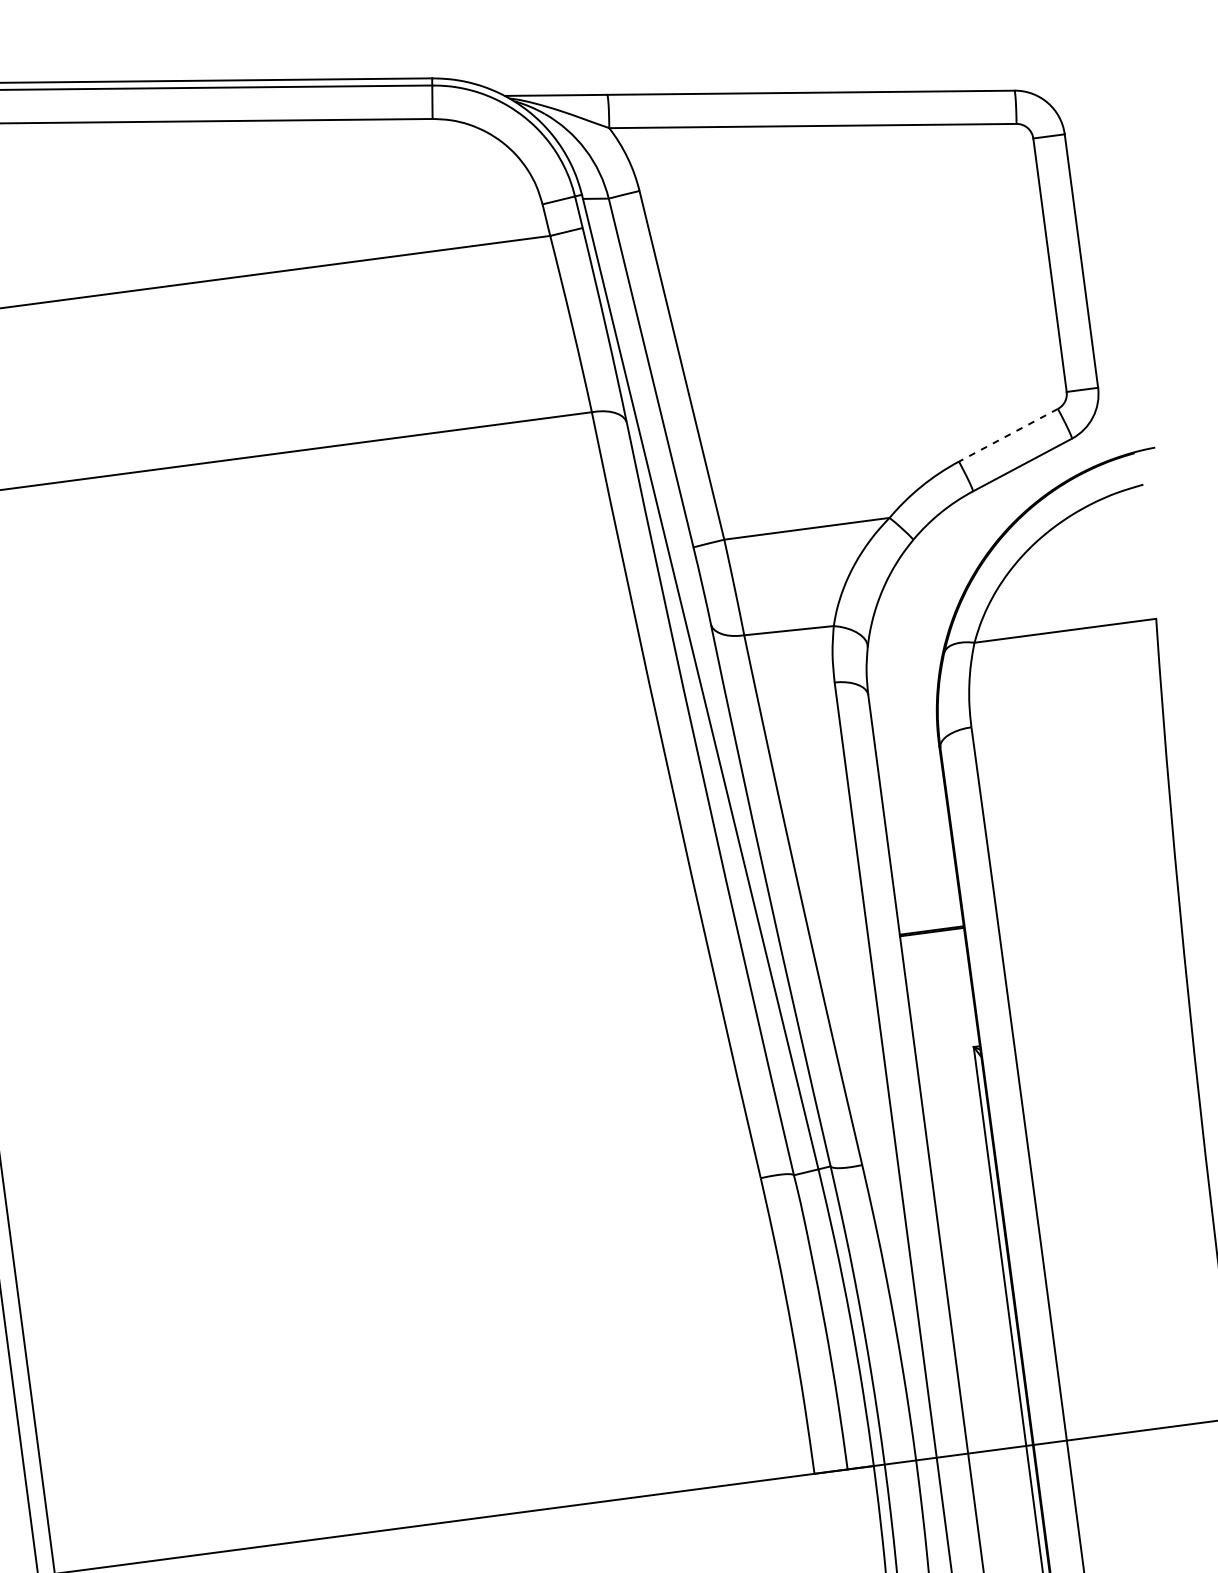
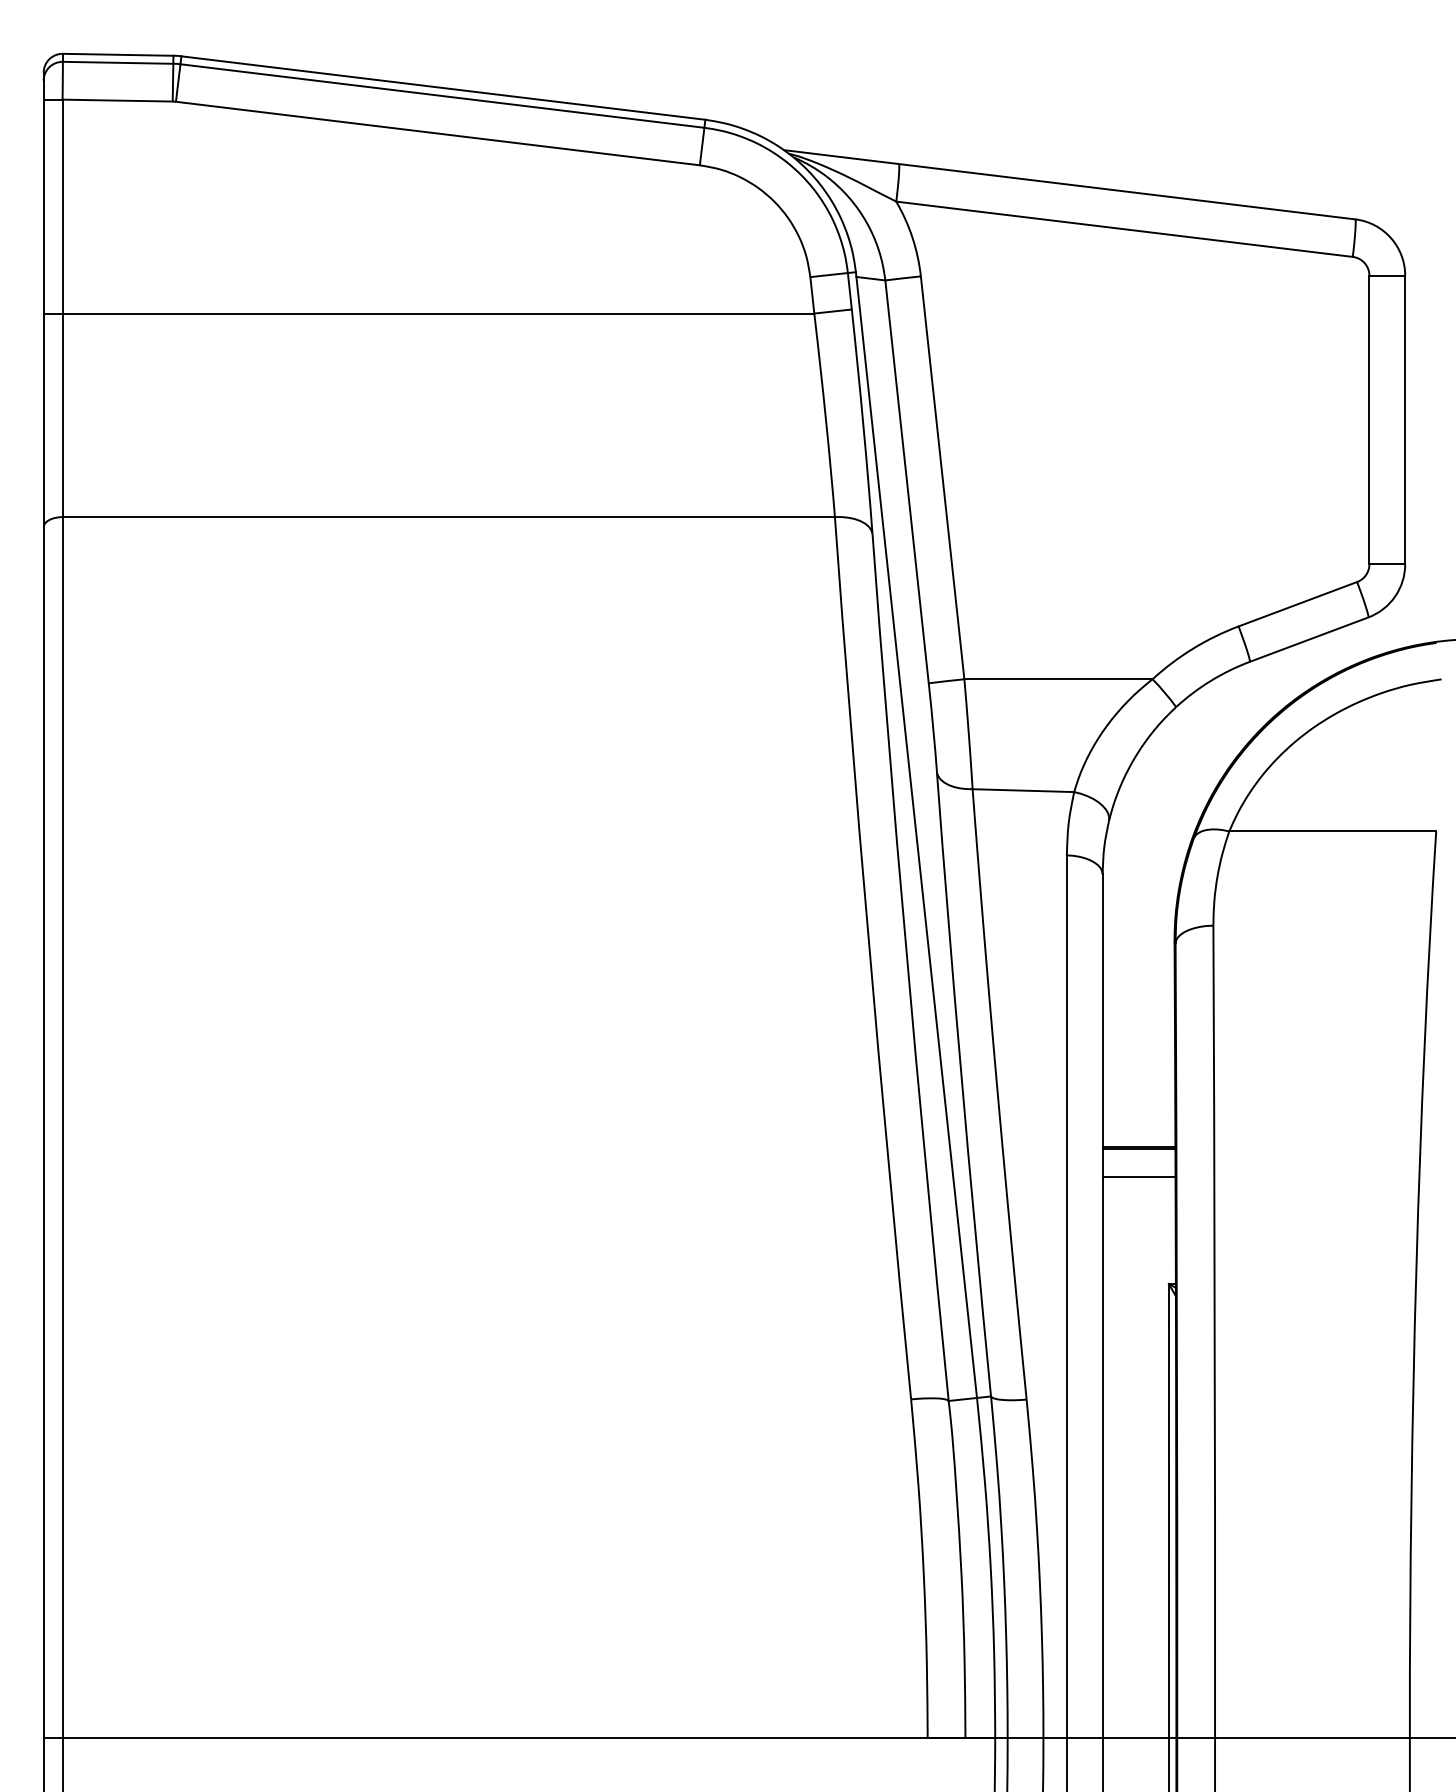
line: (1008, 435) -> (1297, 604), dashed -> solid
line: (934, 957) -> (1138, 1177), added

